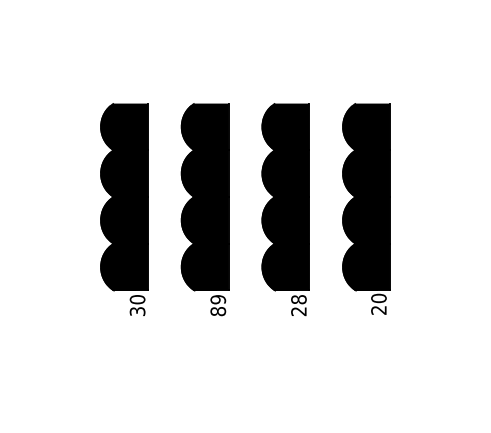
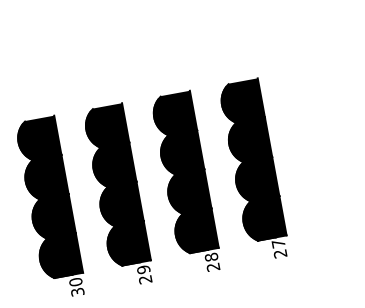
text: (378, 298) -> (278, 243), 20 -> 27
text: (218, 311) -> (145, 279), 89 -> 29

